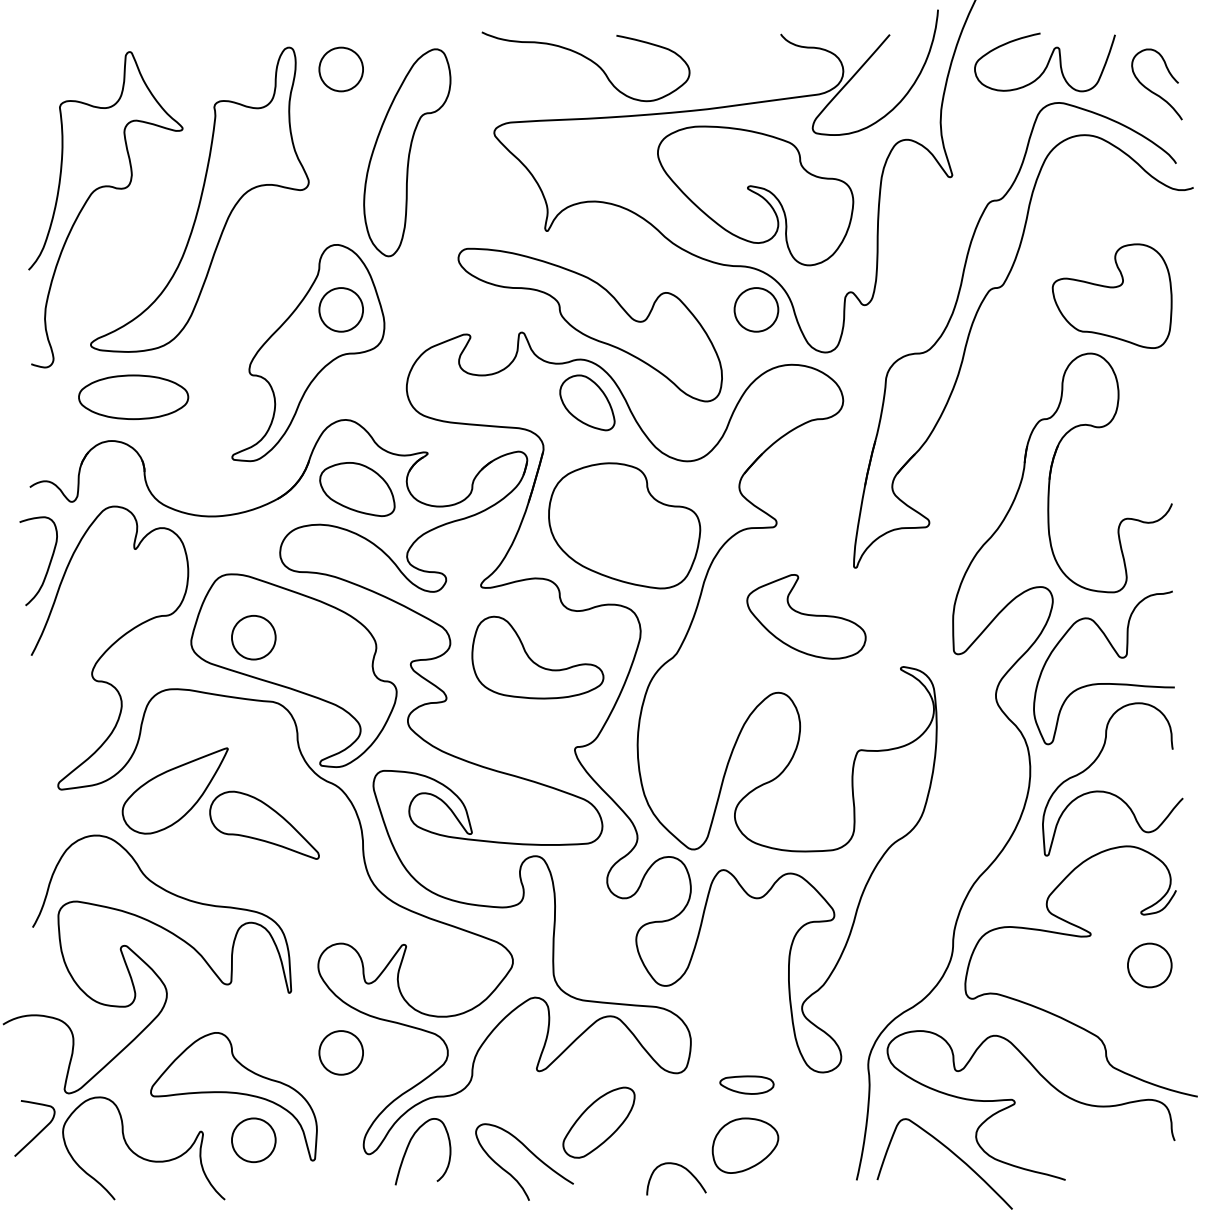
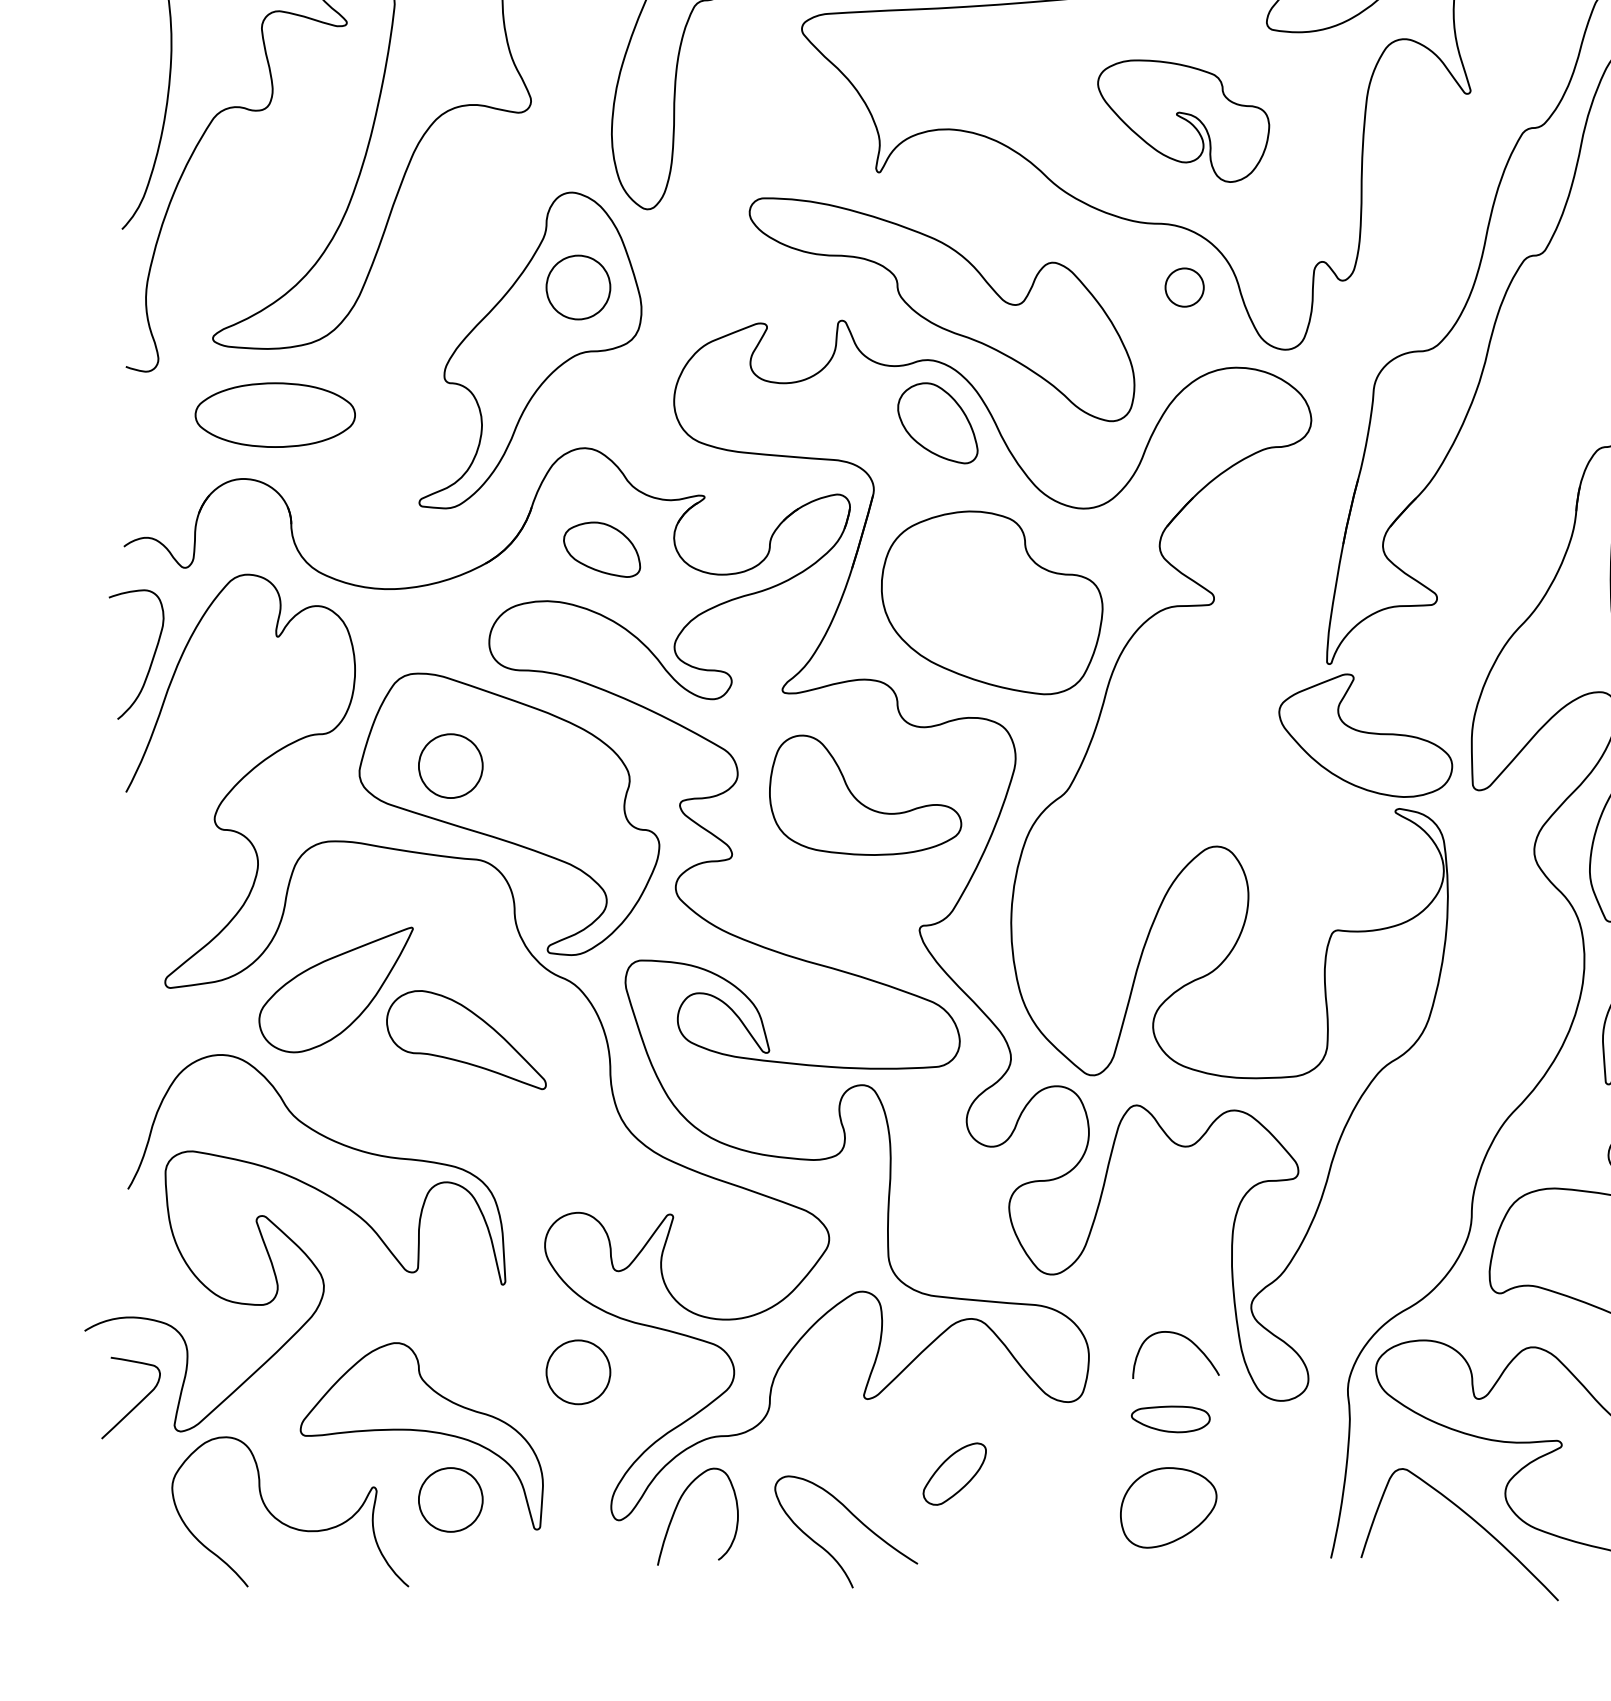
part: (755, 195) -> (1183, 120), size x0.6
part: (756, 309) -> (1184, 286), size x0.6
part: (357, 489) -> (602, 549), size x0.7
part: (806, 616) -> (1365, 735), moved
part: (598, 1122) -> (954, 1473), size x0.6
curve: (38, 1132) -> (136, 1403), moved
curve: (681, 1167) -> (1183, 1338), moved

